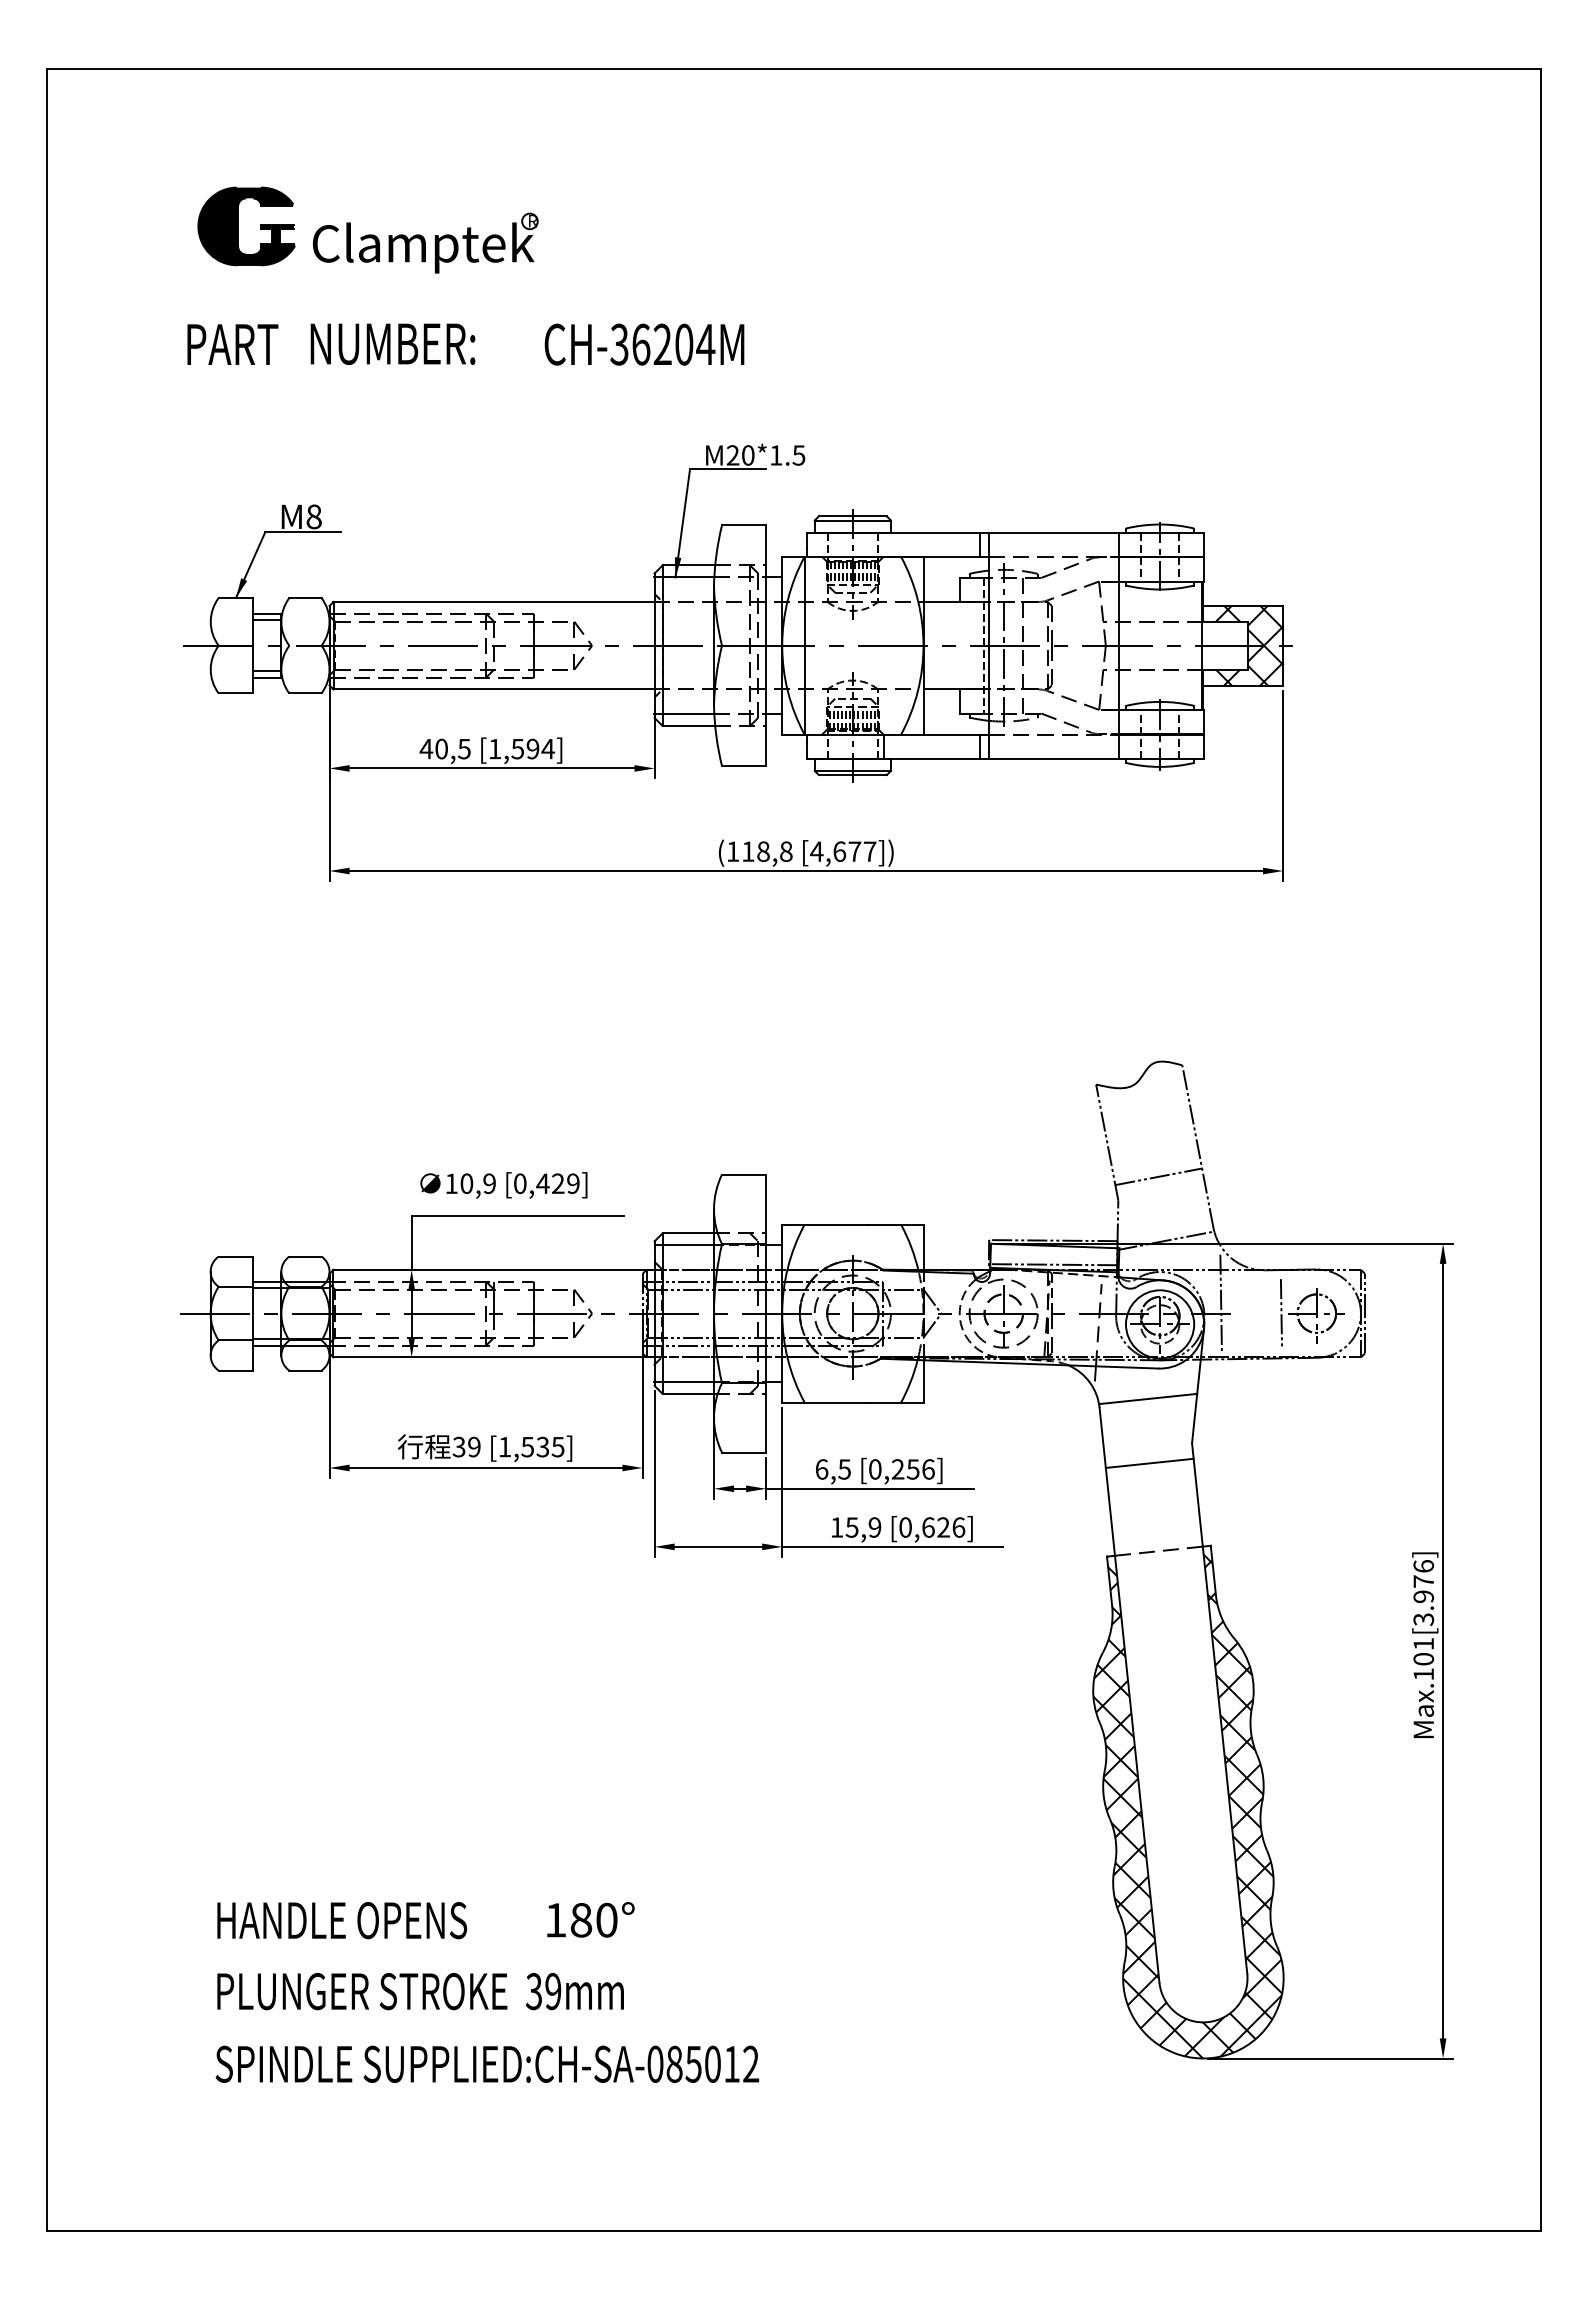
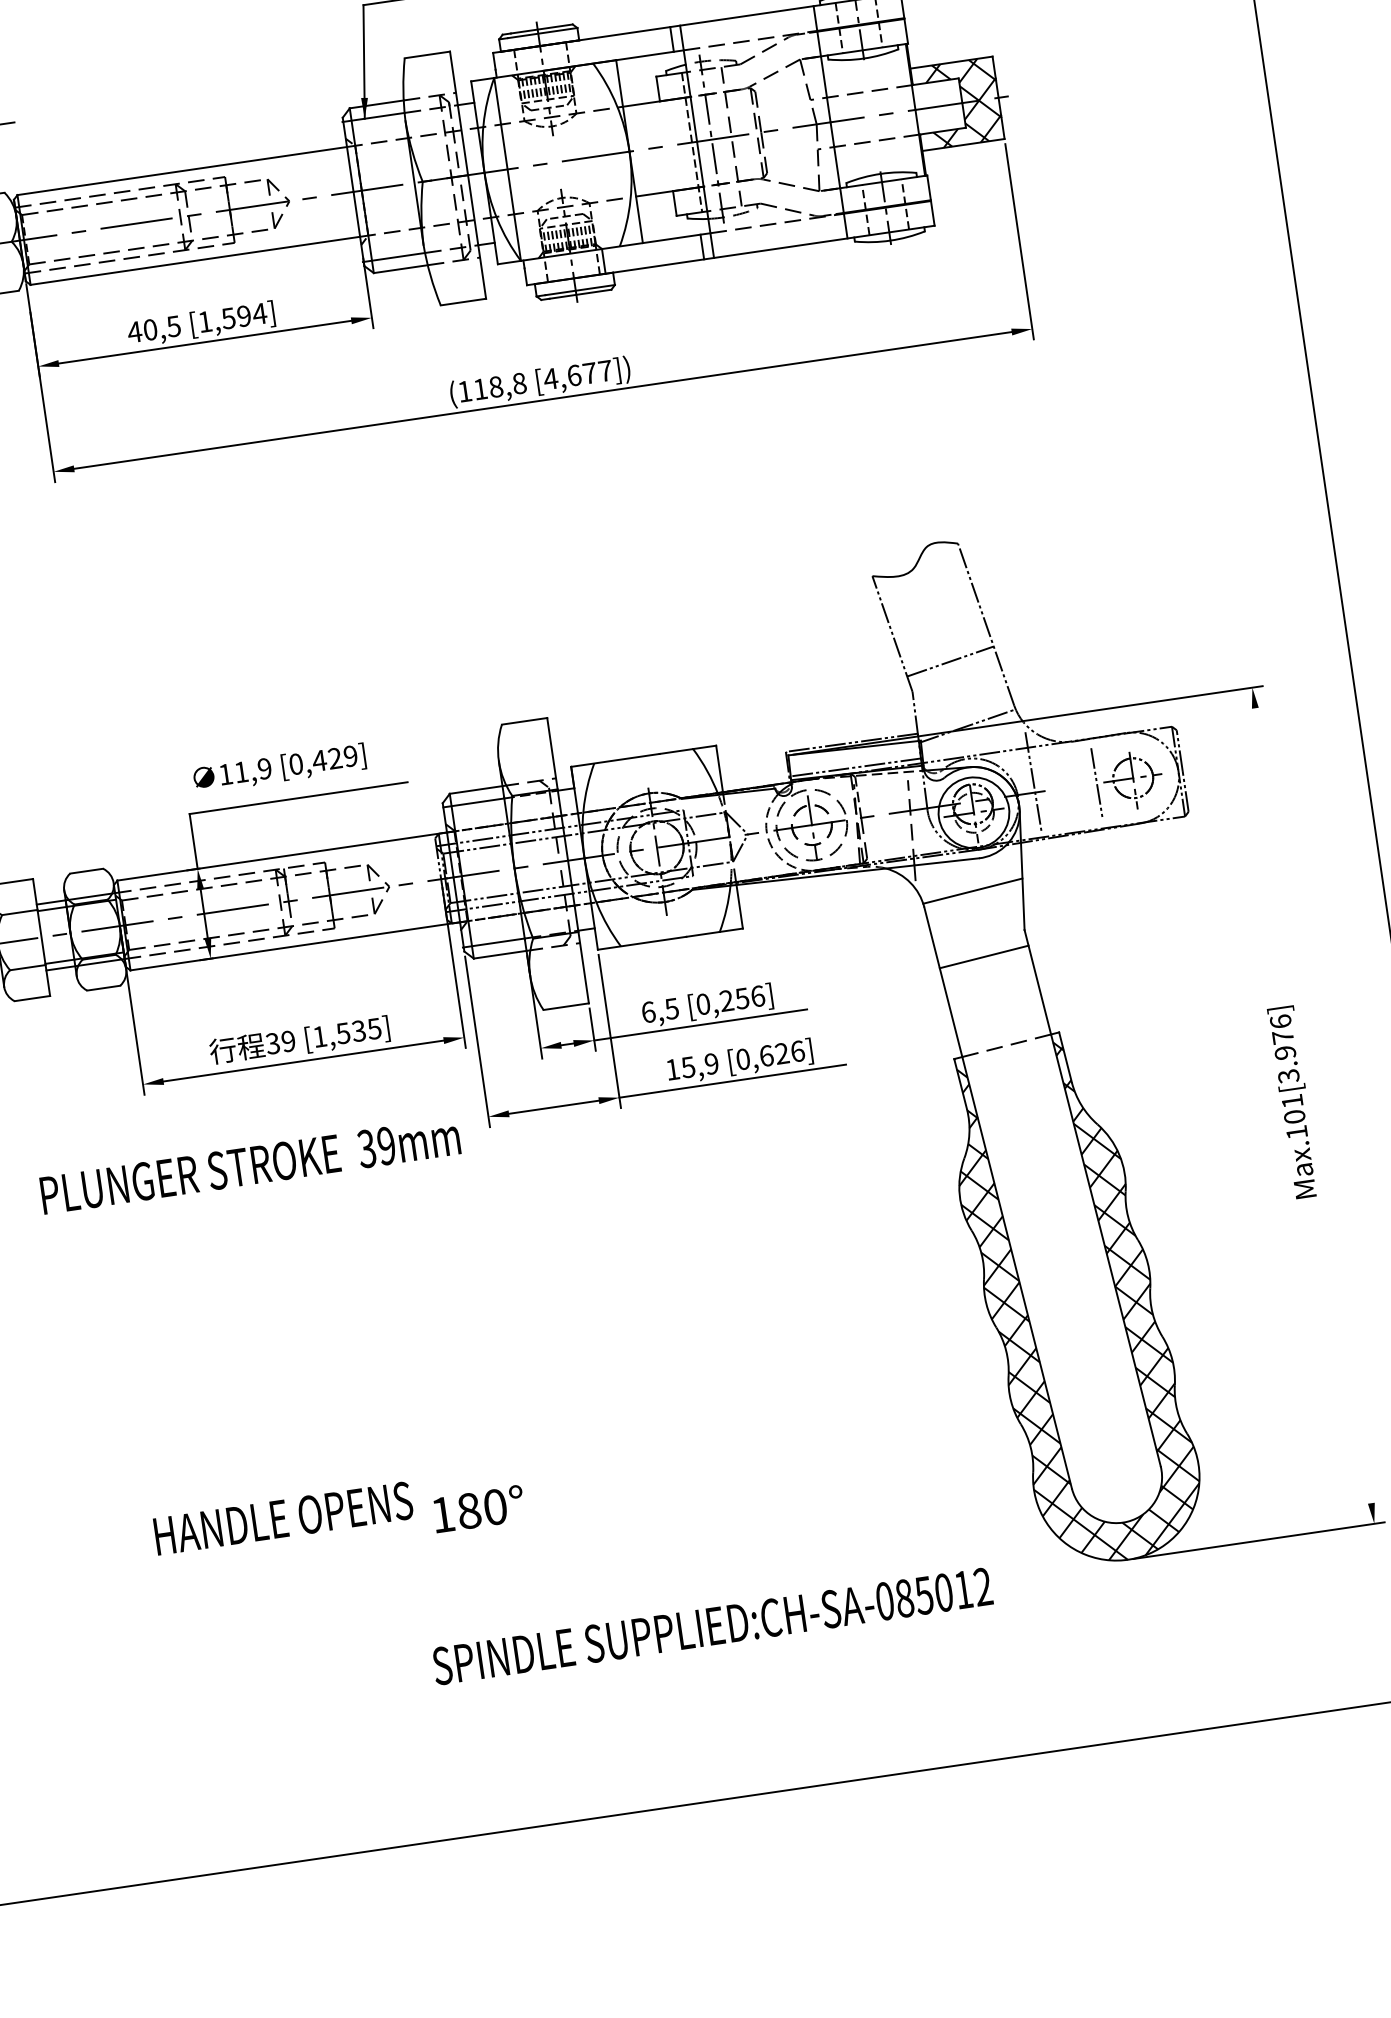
text: (466, 1183) -> (241, 772), 10,9 -> 11,9
line: (1443, 1650) -> (1313, 1105), removed
text: (342, 1920) -> (283, 1518), moved
text: (420, 1991) -> (250, 1165), moved
text: (487, 2063) -> (712, 1625), moved

